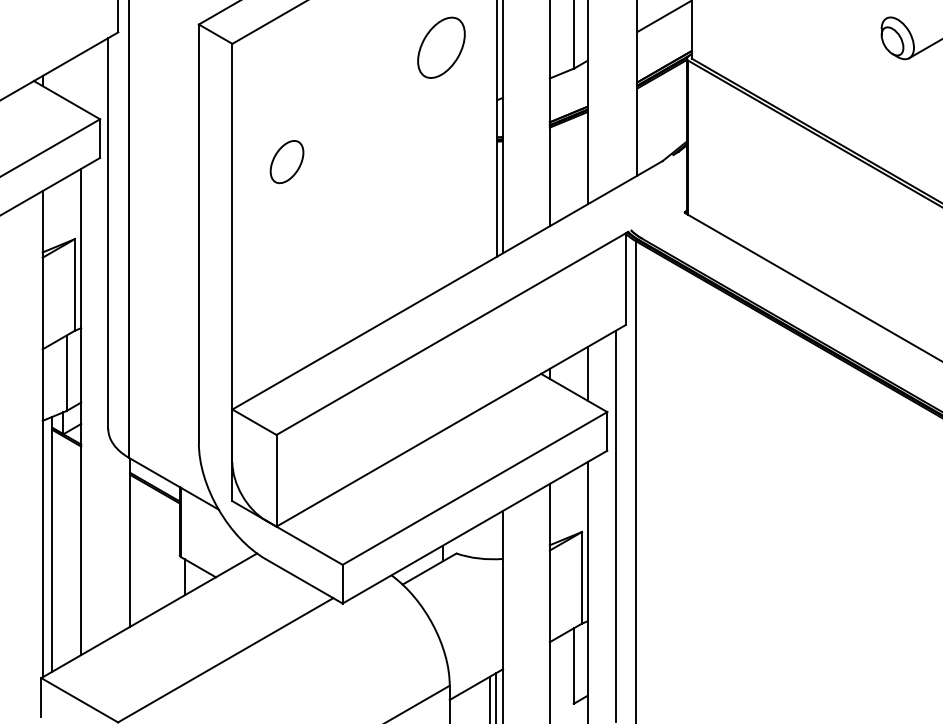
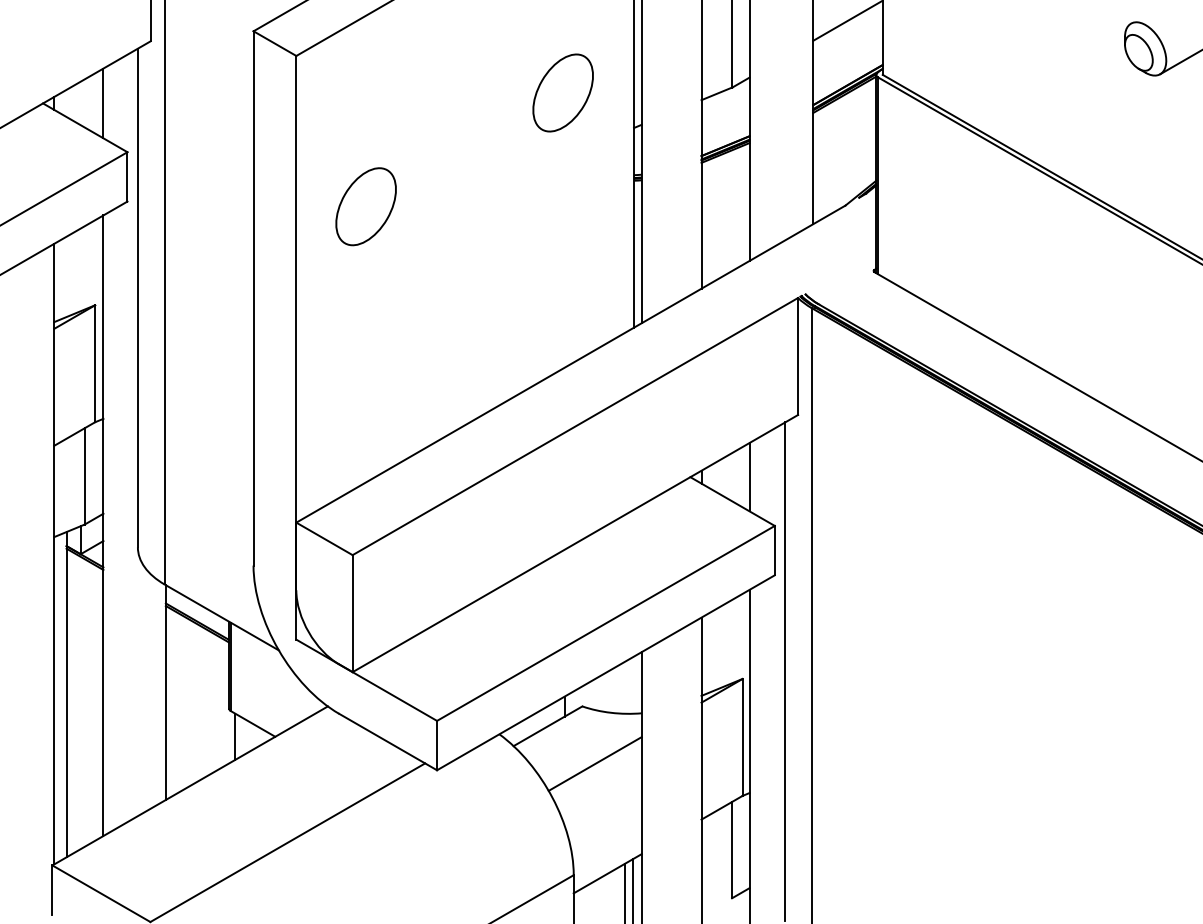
part: (440, 47) -> (562, 92), moved
line: (81, 81) -> (103, 103), added
part: (286, 161) -> (365, 206), size x1.43
line: (466, 598) -> (594, 763), added

